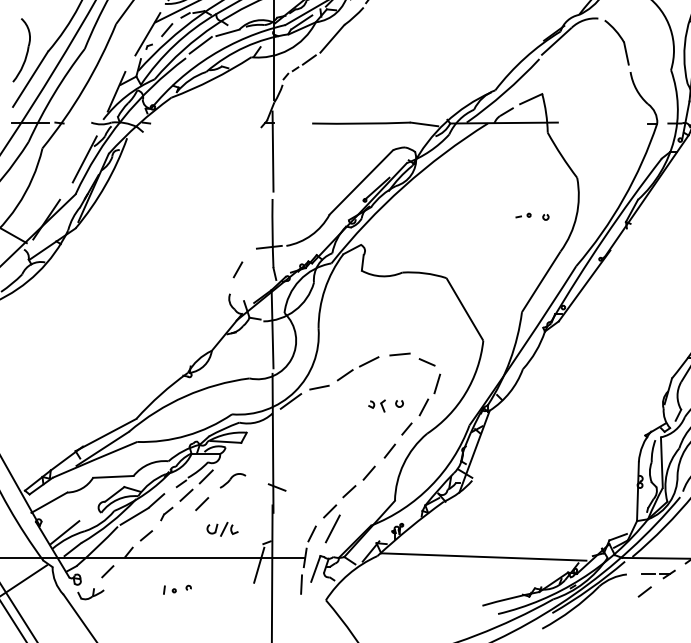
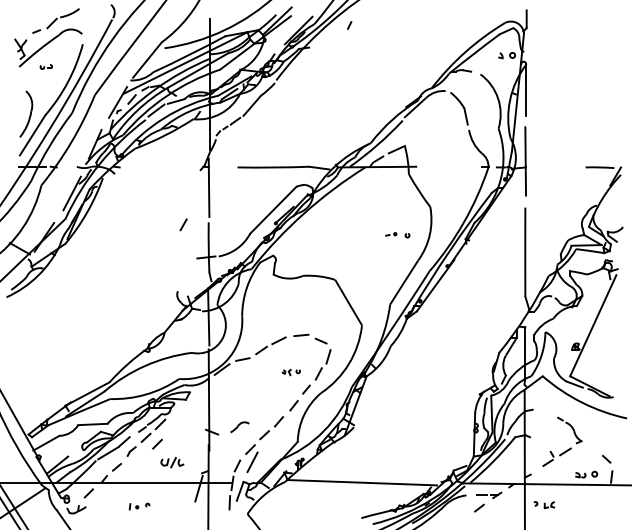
line: (237, 269) -> (183, 224), moved
part: (386, 405) -> (291, 372), size x0.7
part: (232, 481) -> (239, 427), moved

